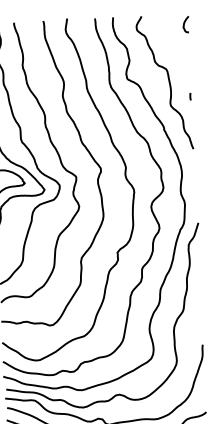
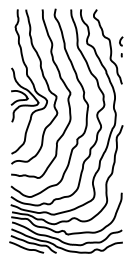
curve: (186, 23) -> (121, 40), moved

